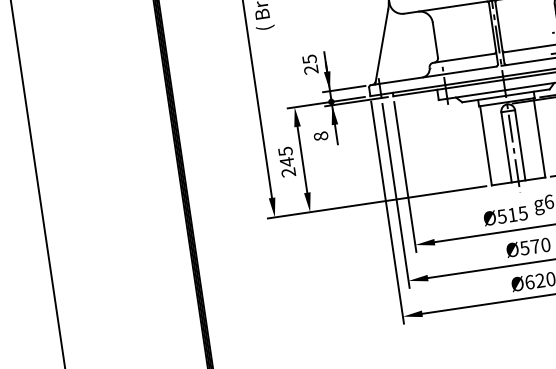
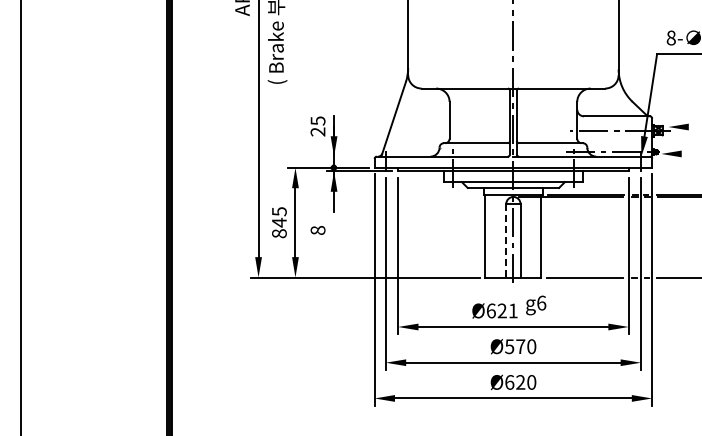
line: (343, 89) -> (348, 156), removed
text: (320, 136) -> (317, 230), moved
line: (506, 147) -> (506, 240), solid -> dashed
text: (288, 172) -> (279, 233), 245 -> 845
text: (511, 214) -> (501, 310), Ø515 -> Ø621

